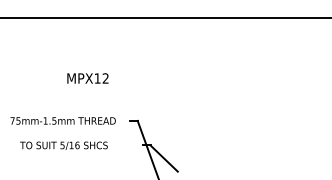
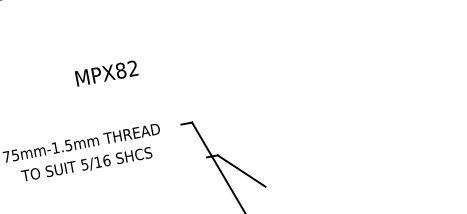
text: (97, 78) -> (120, 70), MPX12 -> MPX82
text: (63, 145) -> (86, 164), moved

